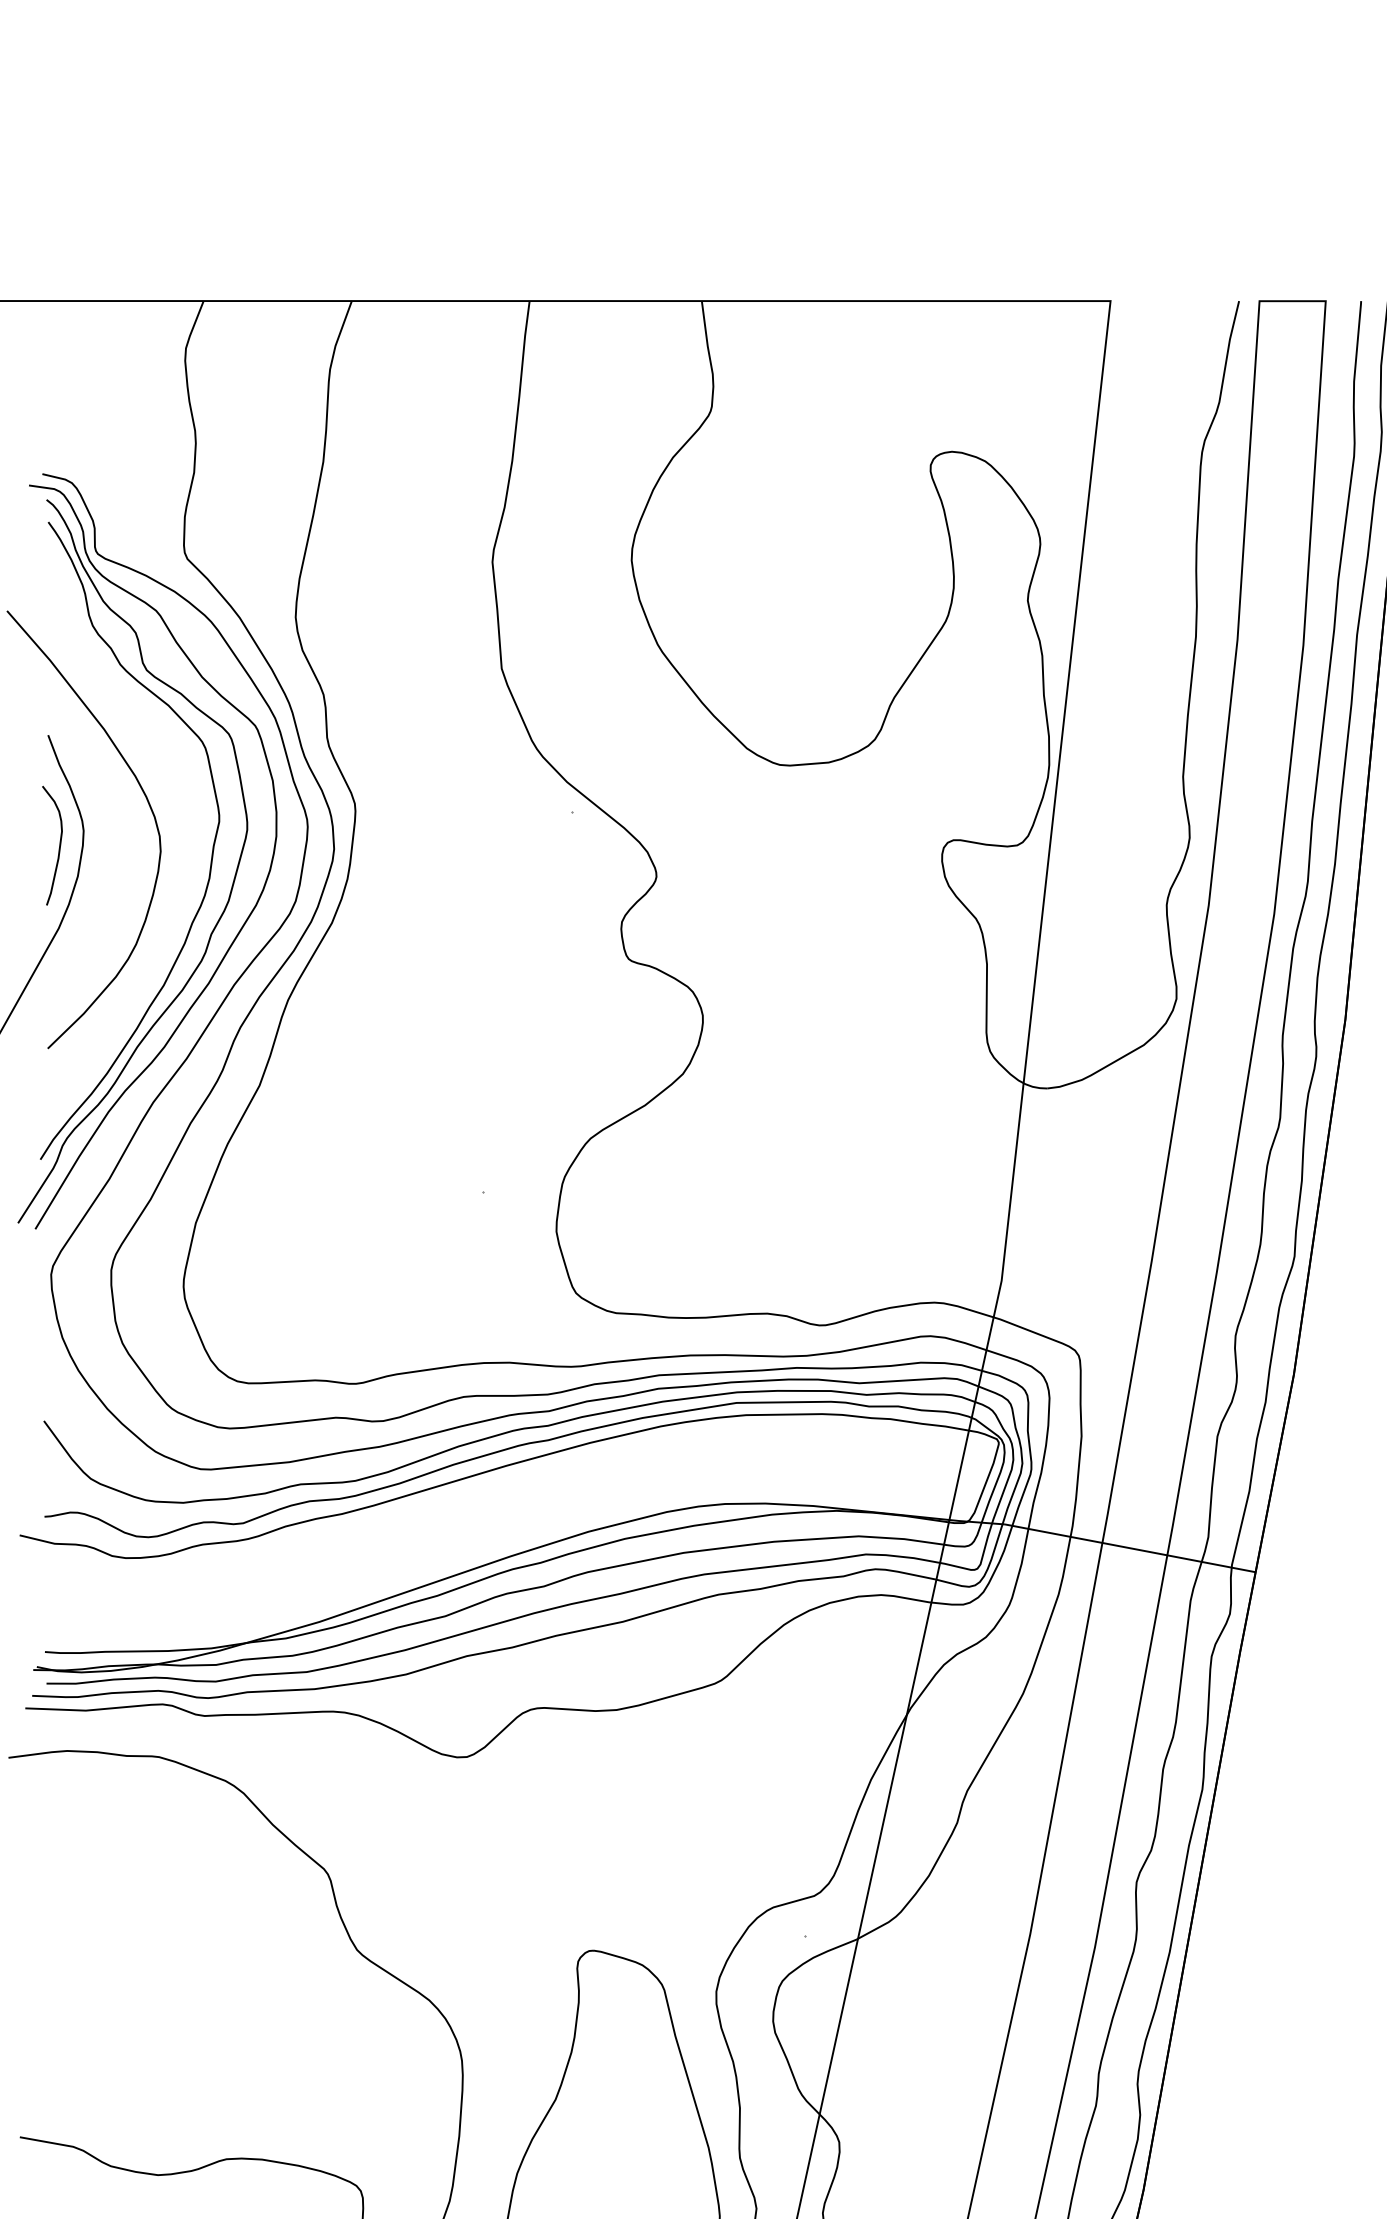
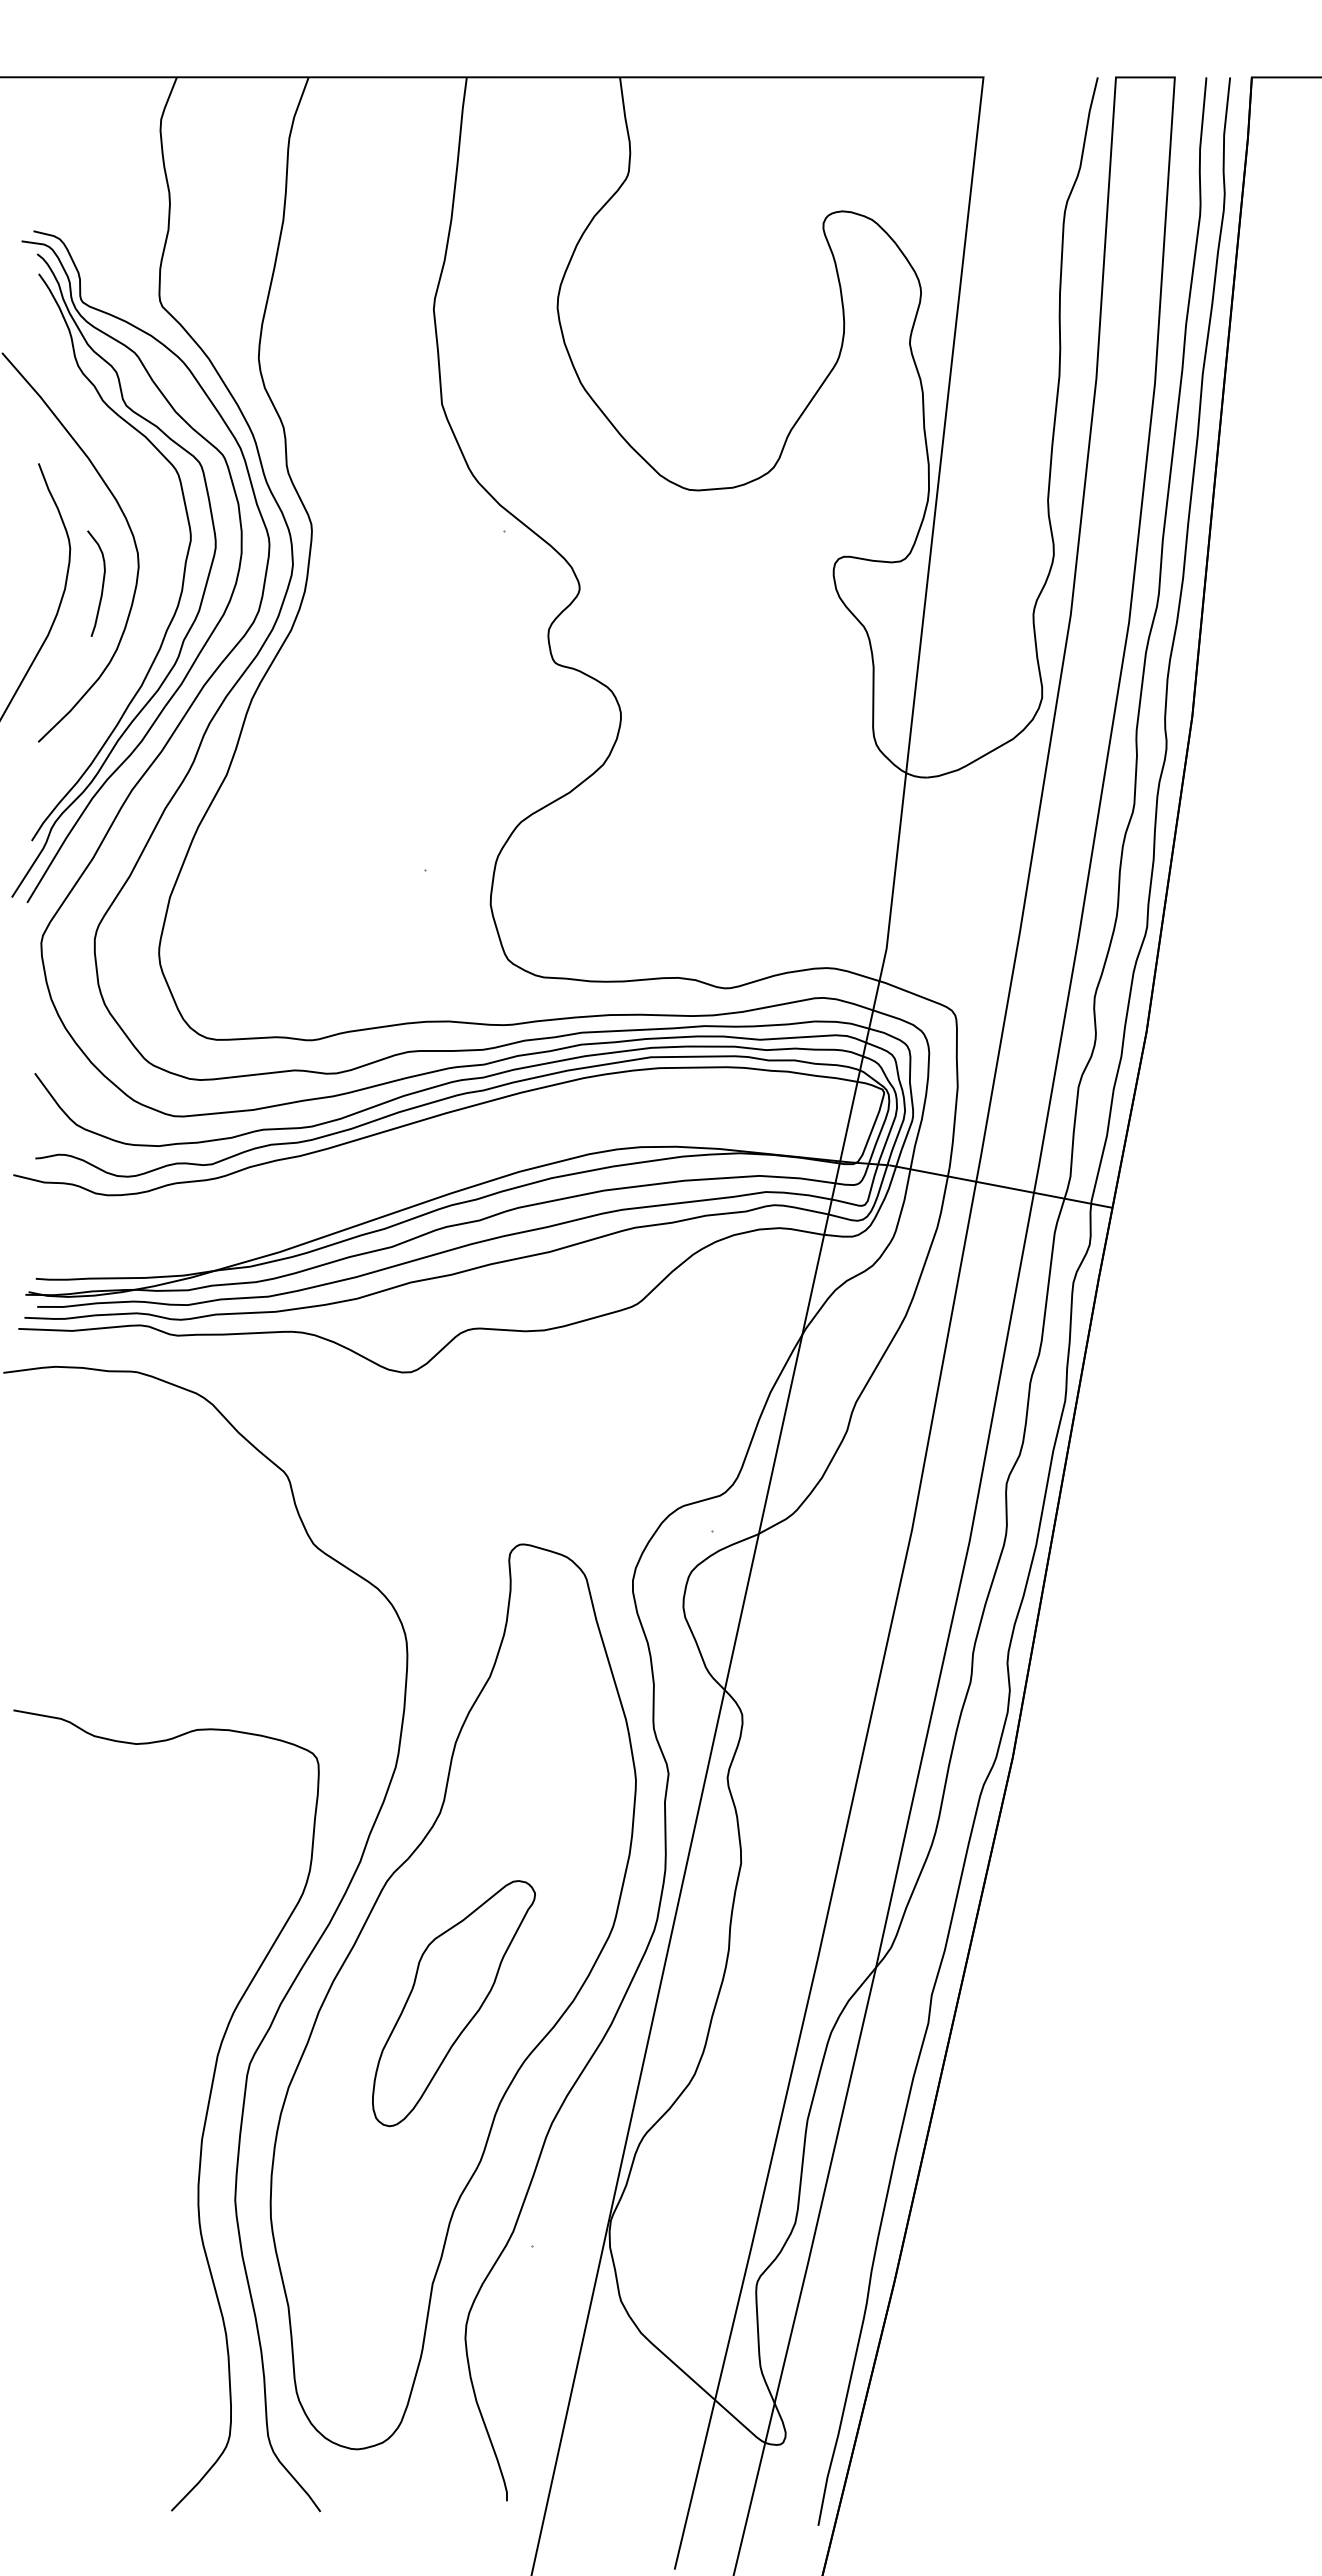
curve: (59, 845) -> (102, 583), moved

